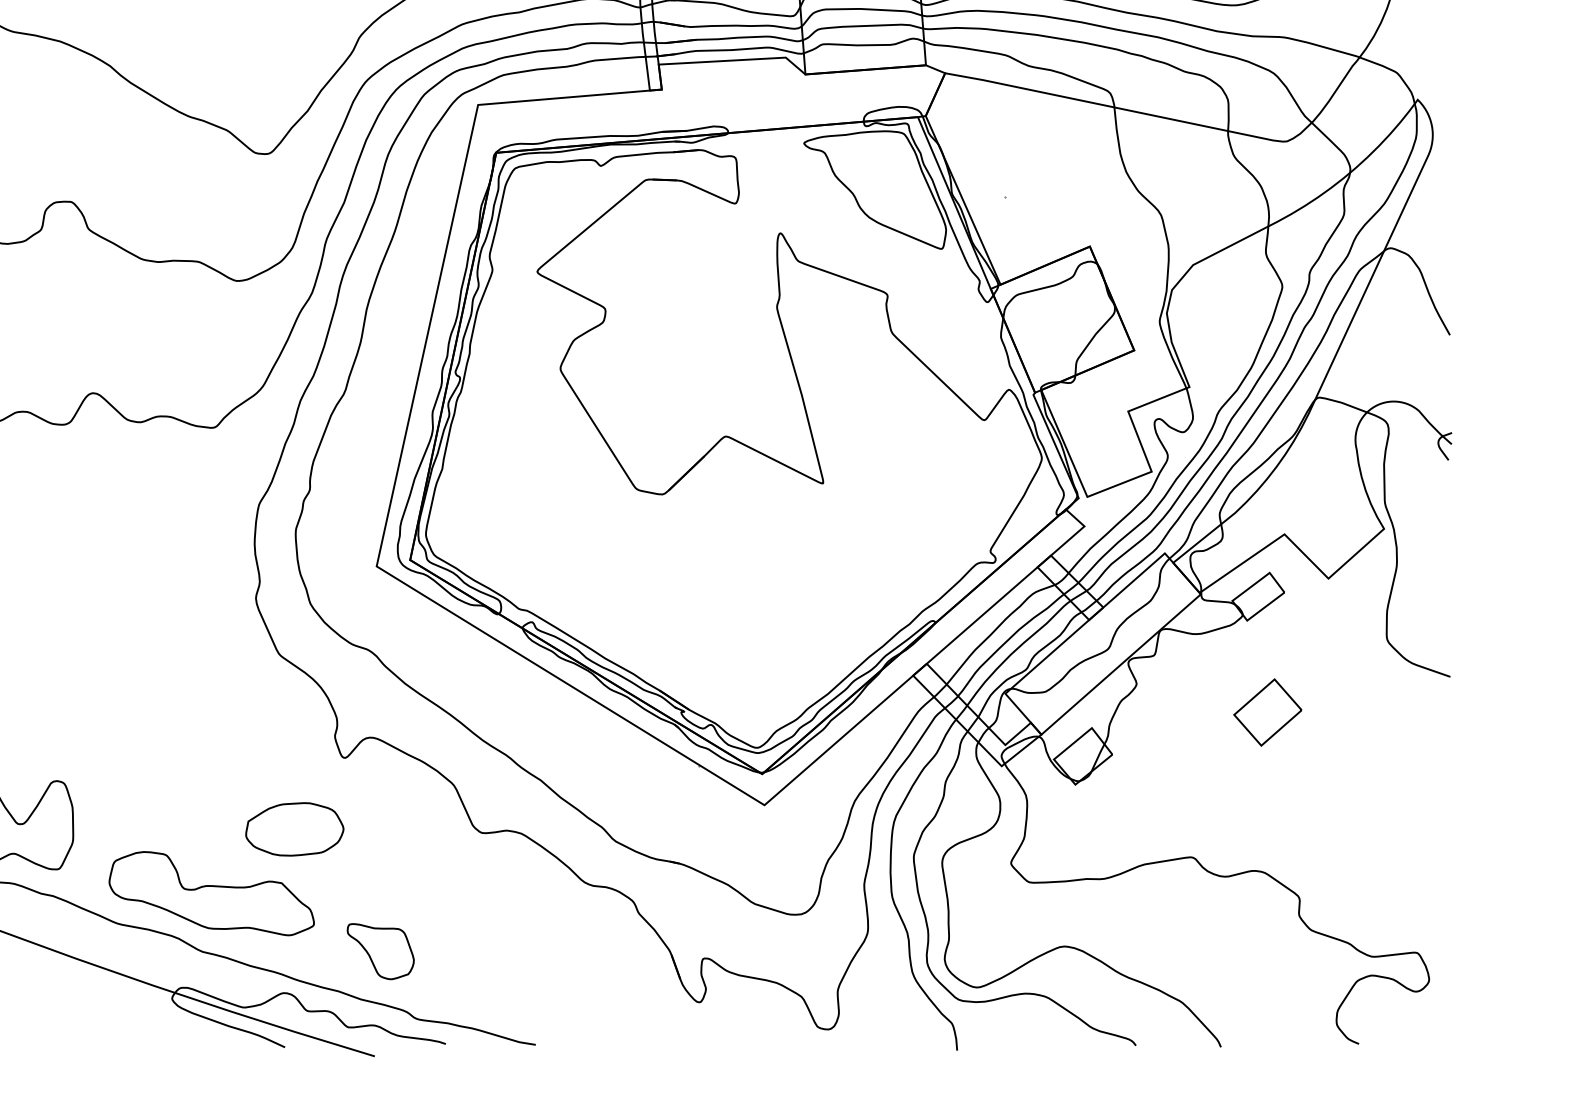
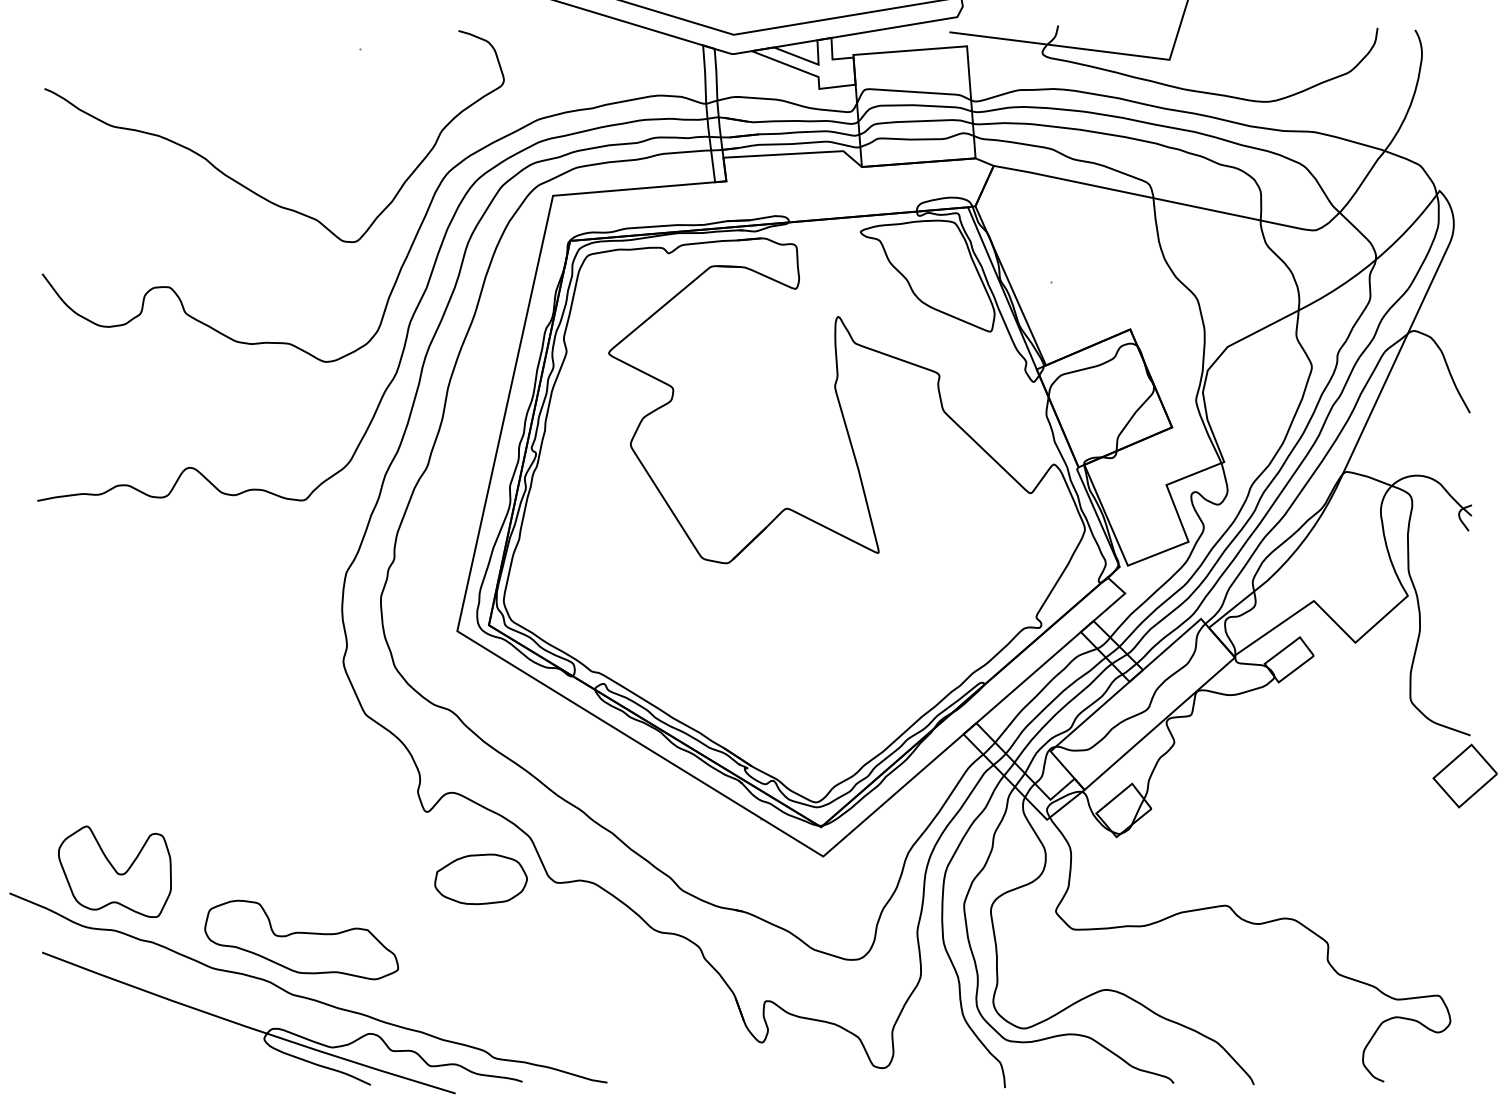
part: (1267, 711) -> (1464, 775), moved
part: (294, 829) -> (480, 879), moved
part: (381, 951) -> (461, 994), removed

